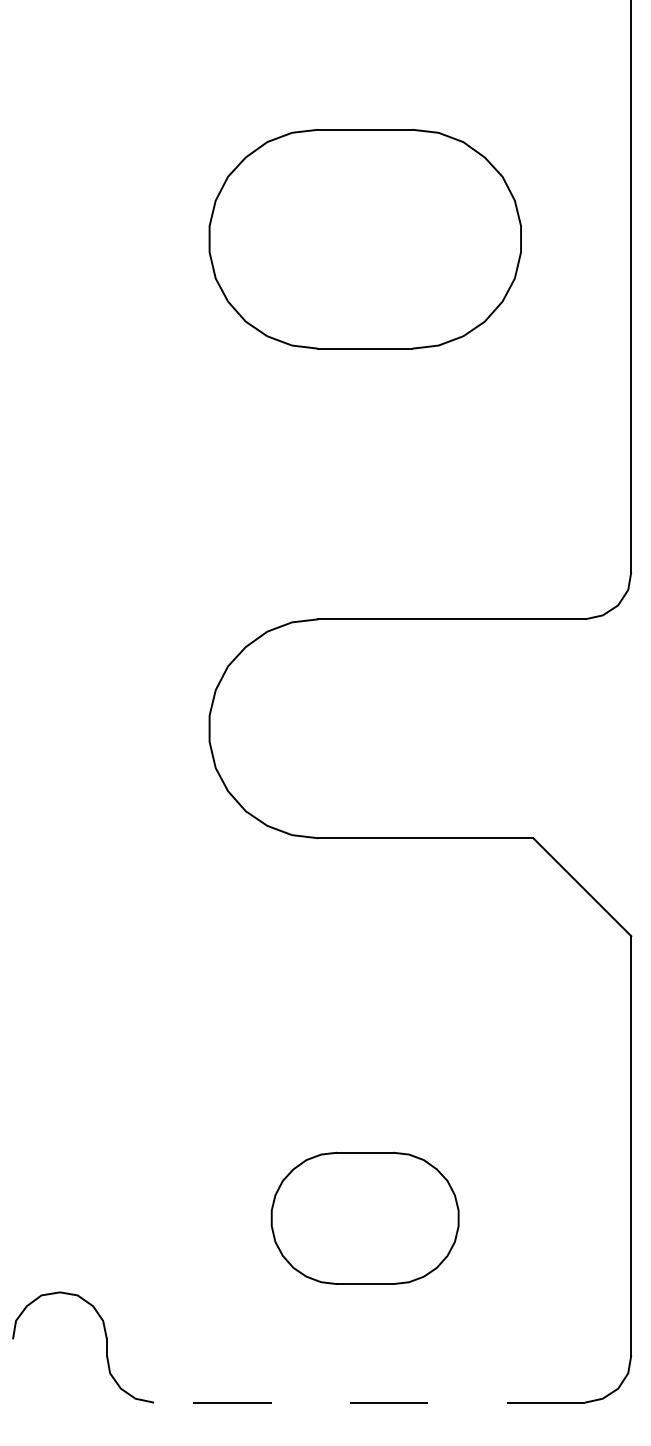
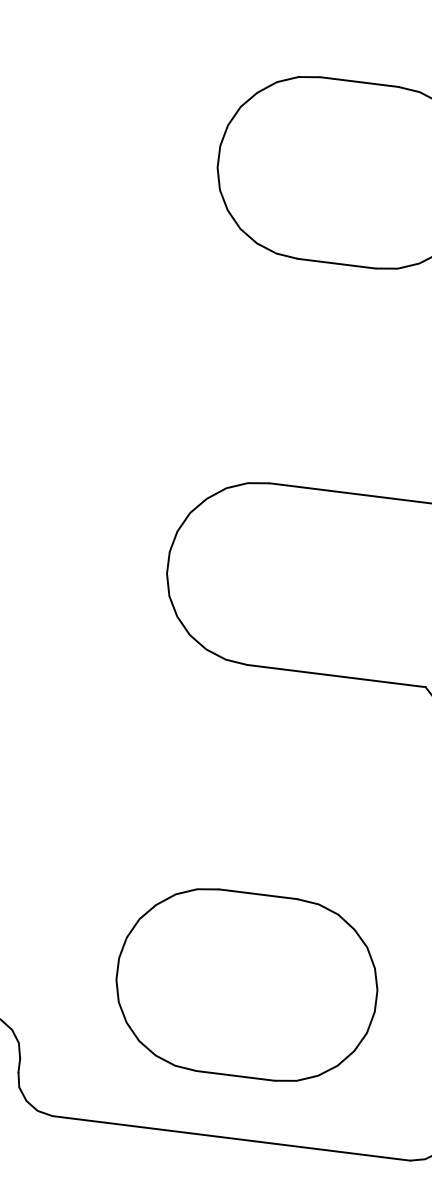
part: (364, 1218) -> (246, 985), size x1.67
line: (369, 1402) -> (231, 1138), dashed -> solid

